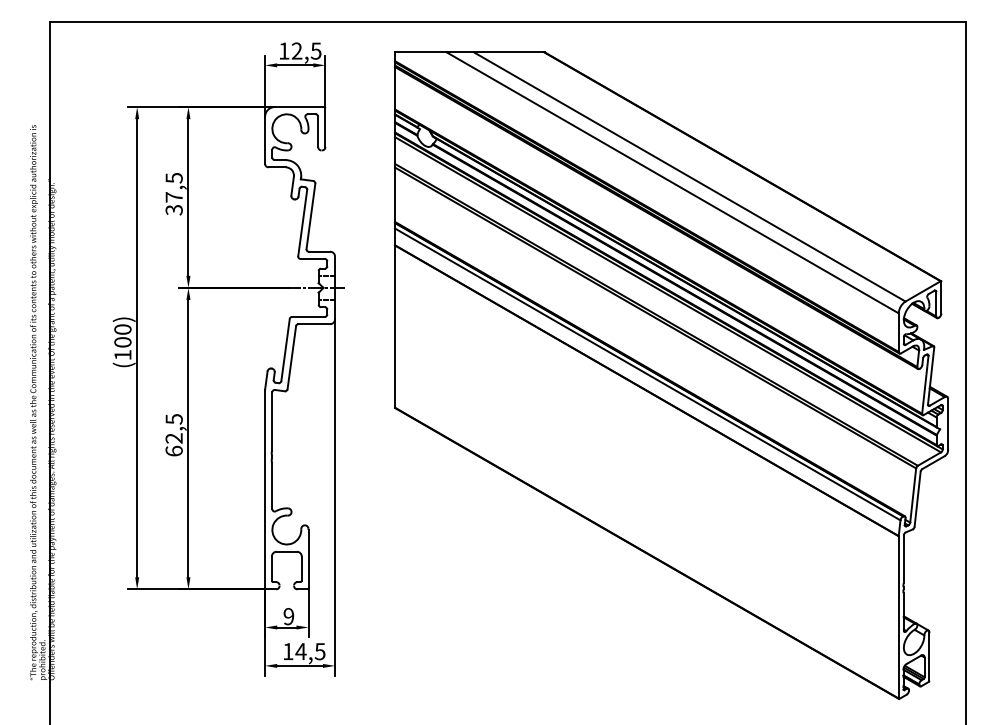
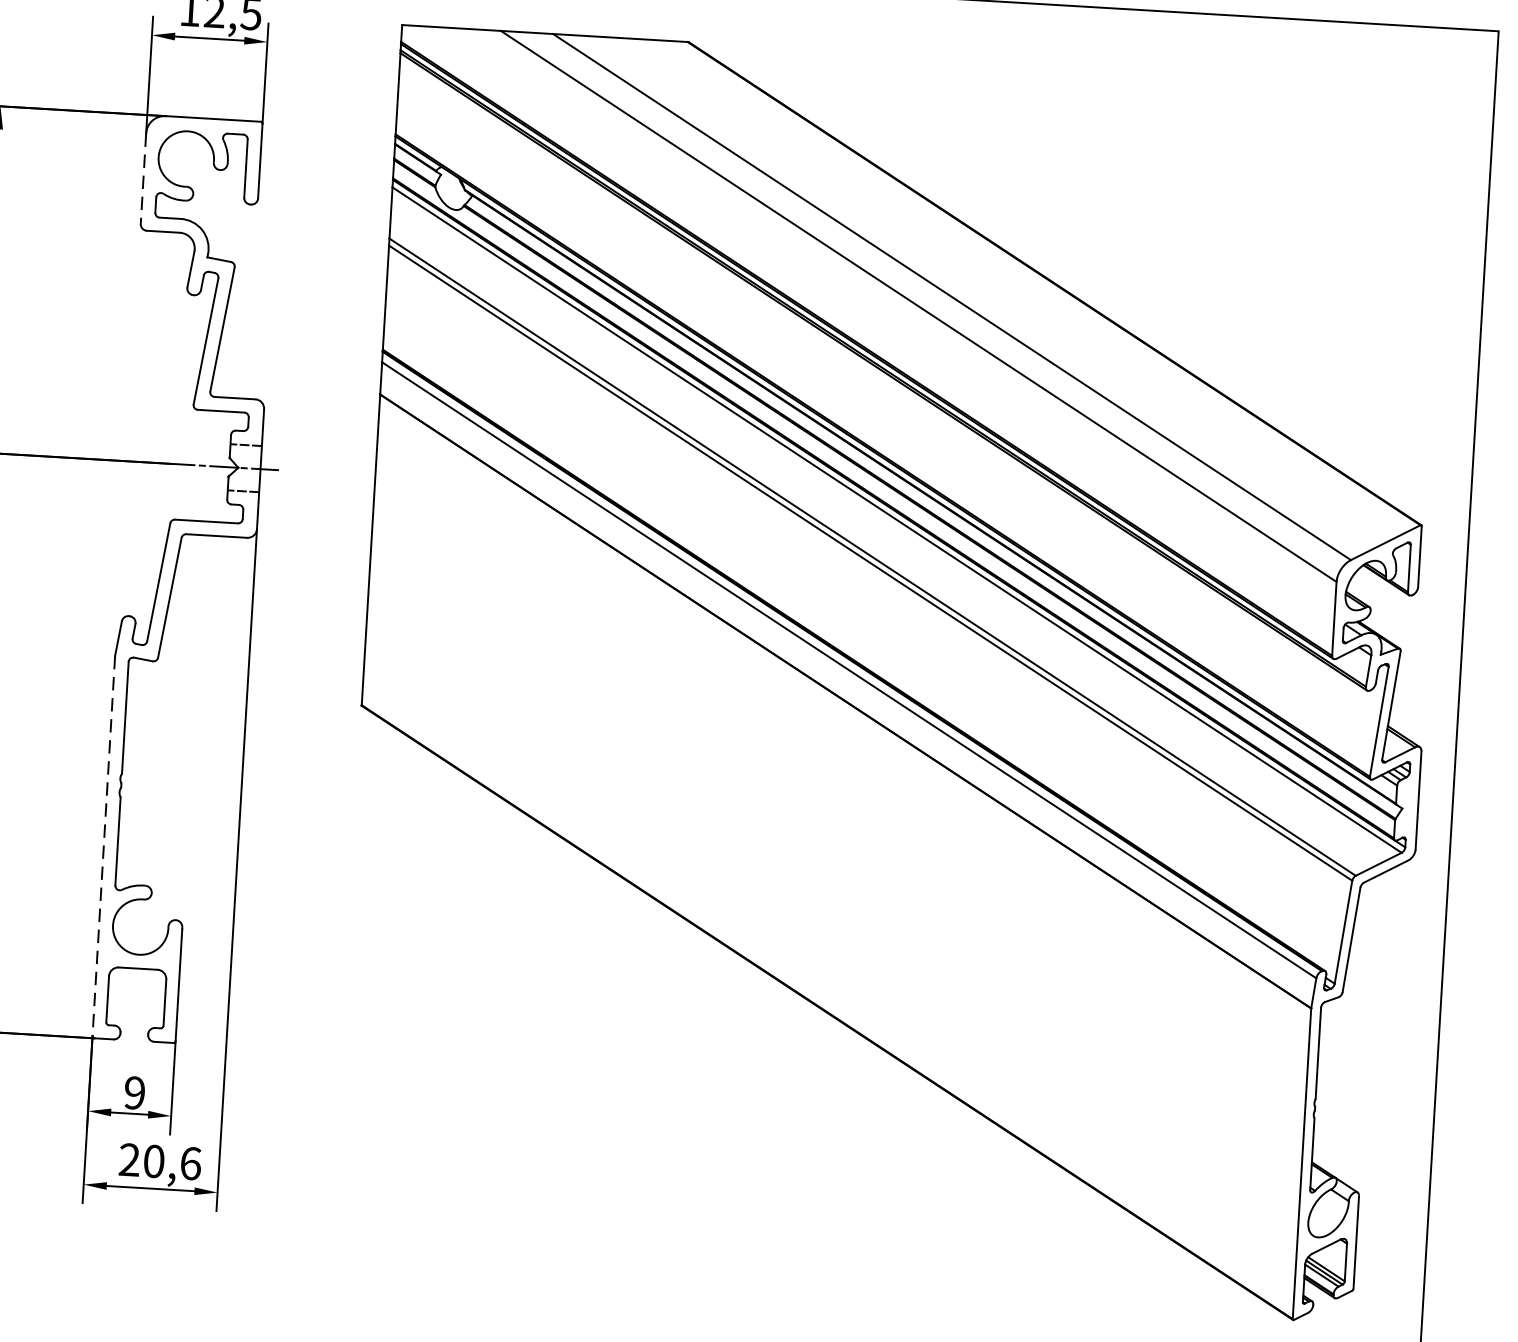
line: (265, 140) -> (144, 179), solid -> dashed
line: (265, 489) -> (104, 847), solid -> dashed
text: (304, 651) -> (160, 1161), 14,5 -> 20,6

